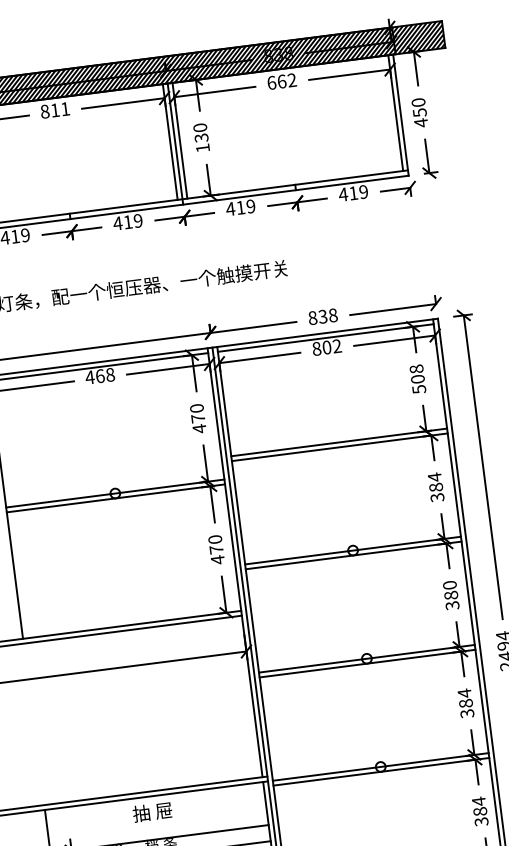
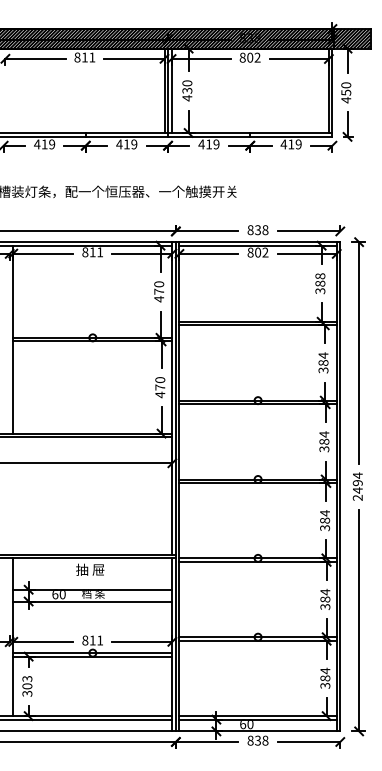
text: (276, 81) -> (246, 57), 662 -> 802
text: (203, 148) -> (187, 98), 130 -> 430
text: (99, 376) -> (92, 252), 468 -> 811
text: (418, 383) -> (320, 286), 508 -> 388
text: (450, 585) -> (324, 434), 380 -> 384

